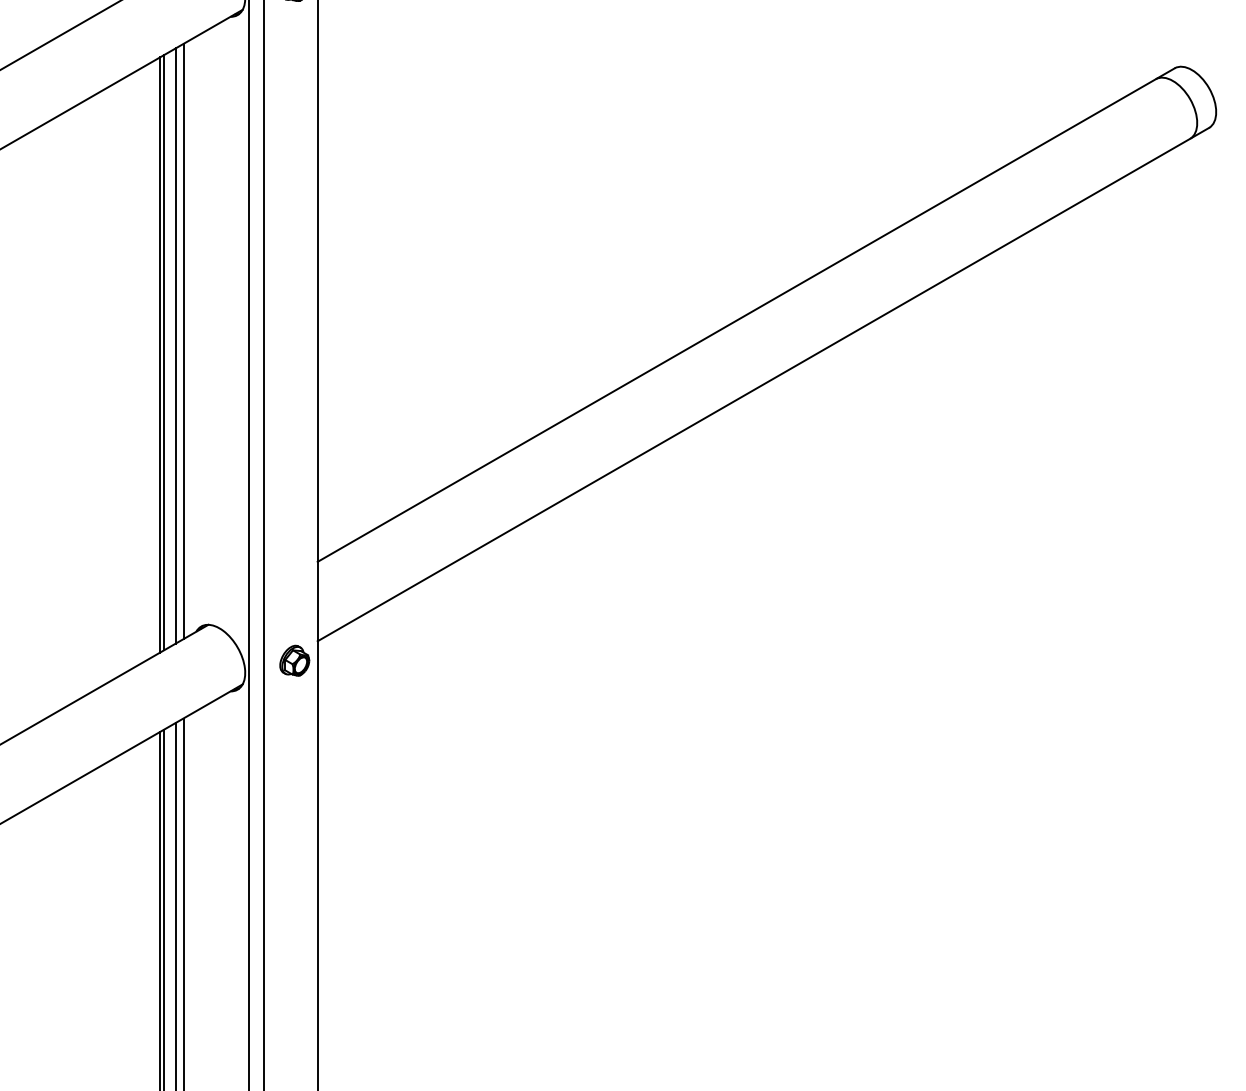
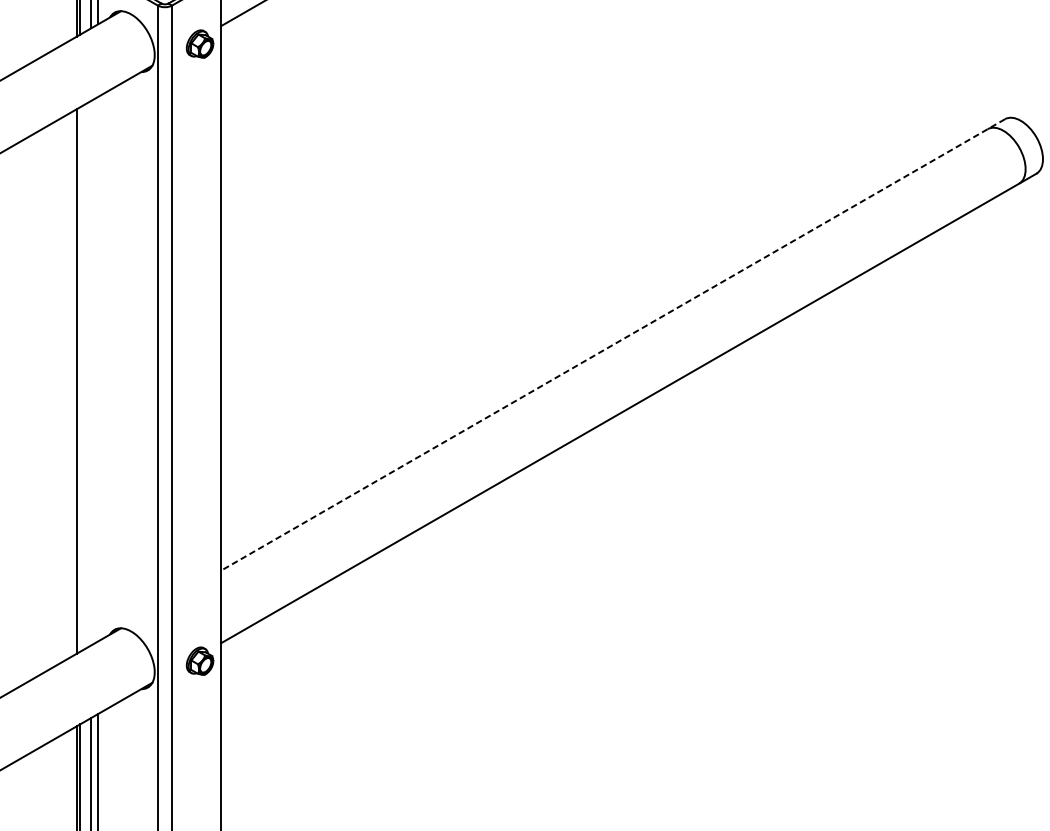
line: (745, 315) -> (612, 345), solid -> dashed
line: (183, 341) -> (98, 369), removed
line: (175, 345) -> (90, 372), removed
line: (164, 352) -> (80, 379), removed

